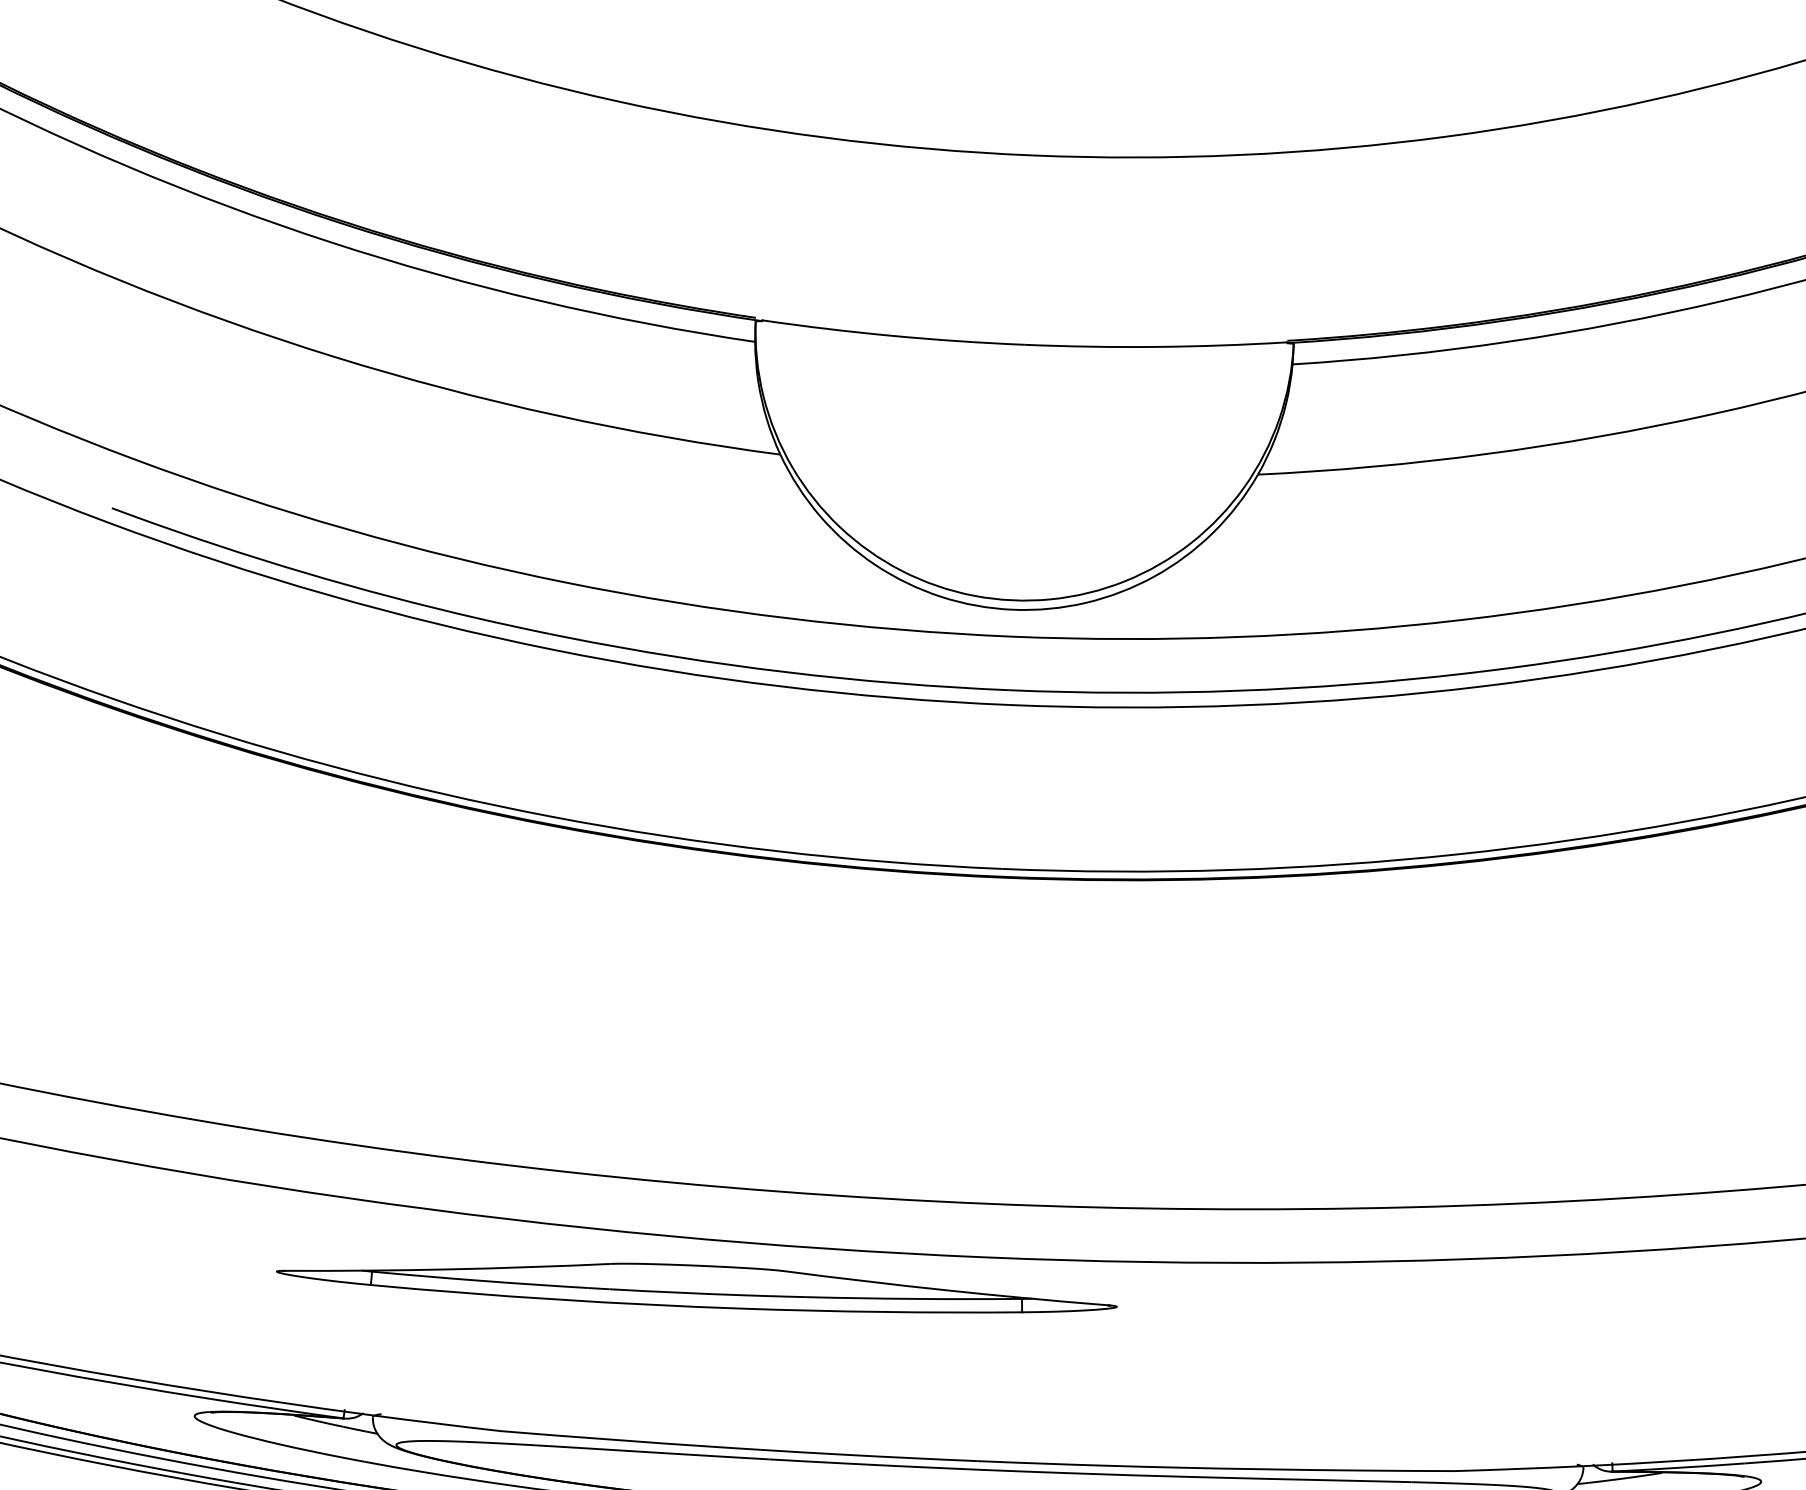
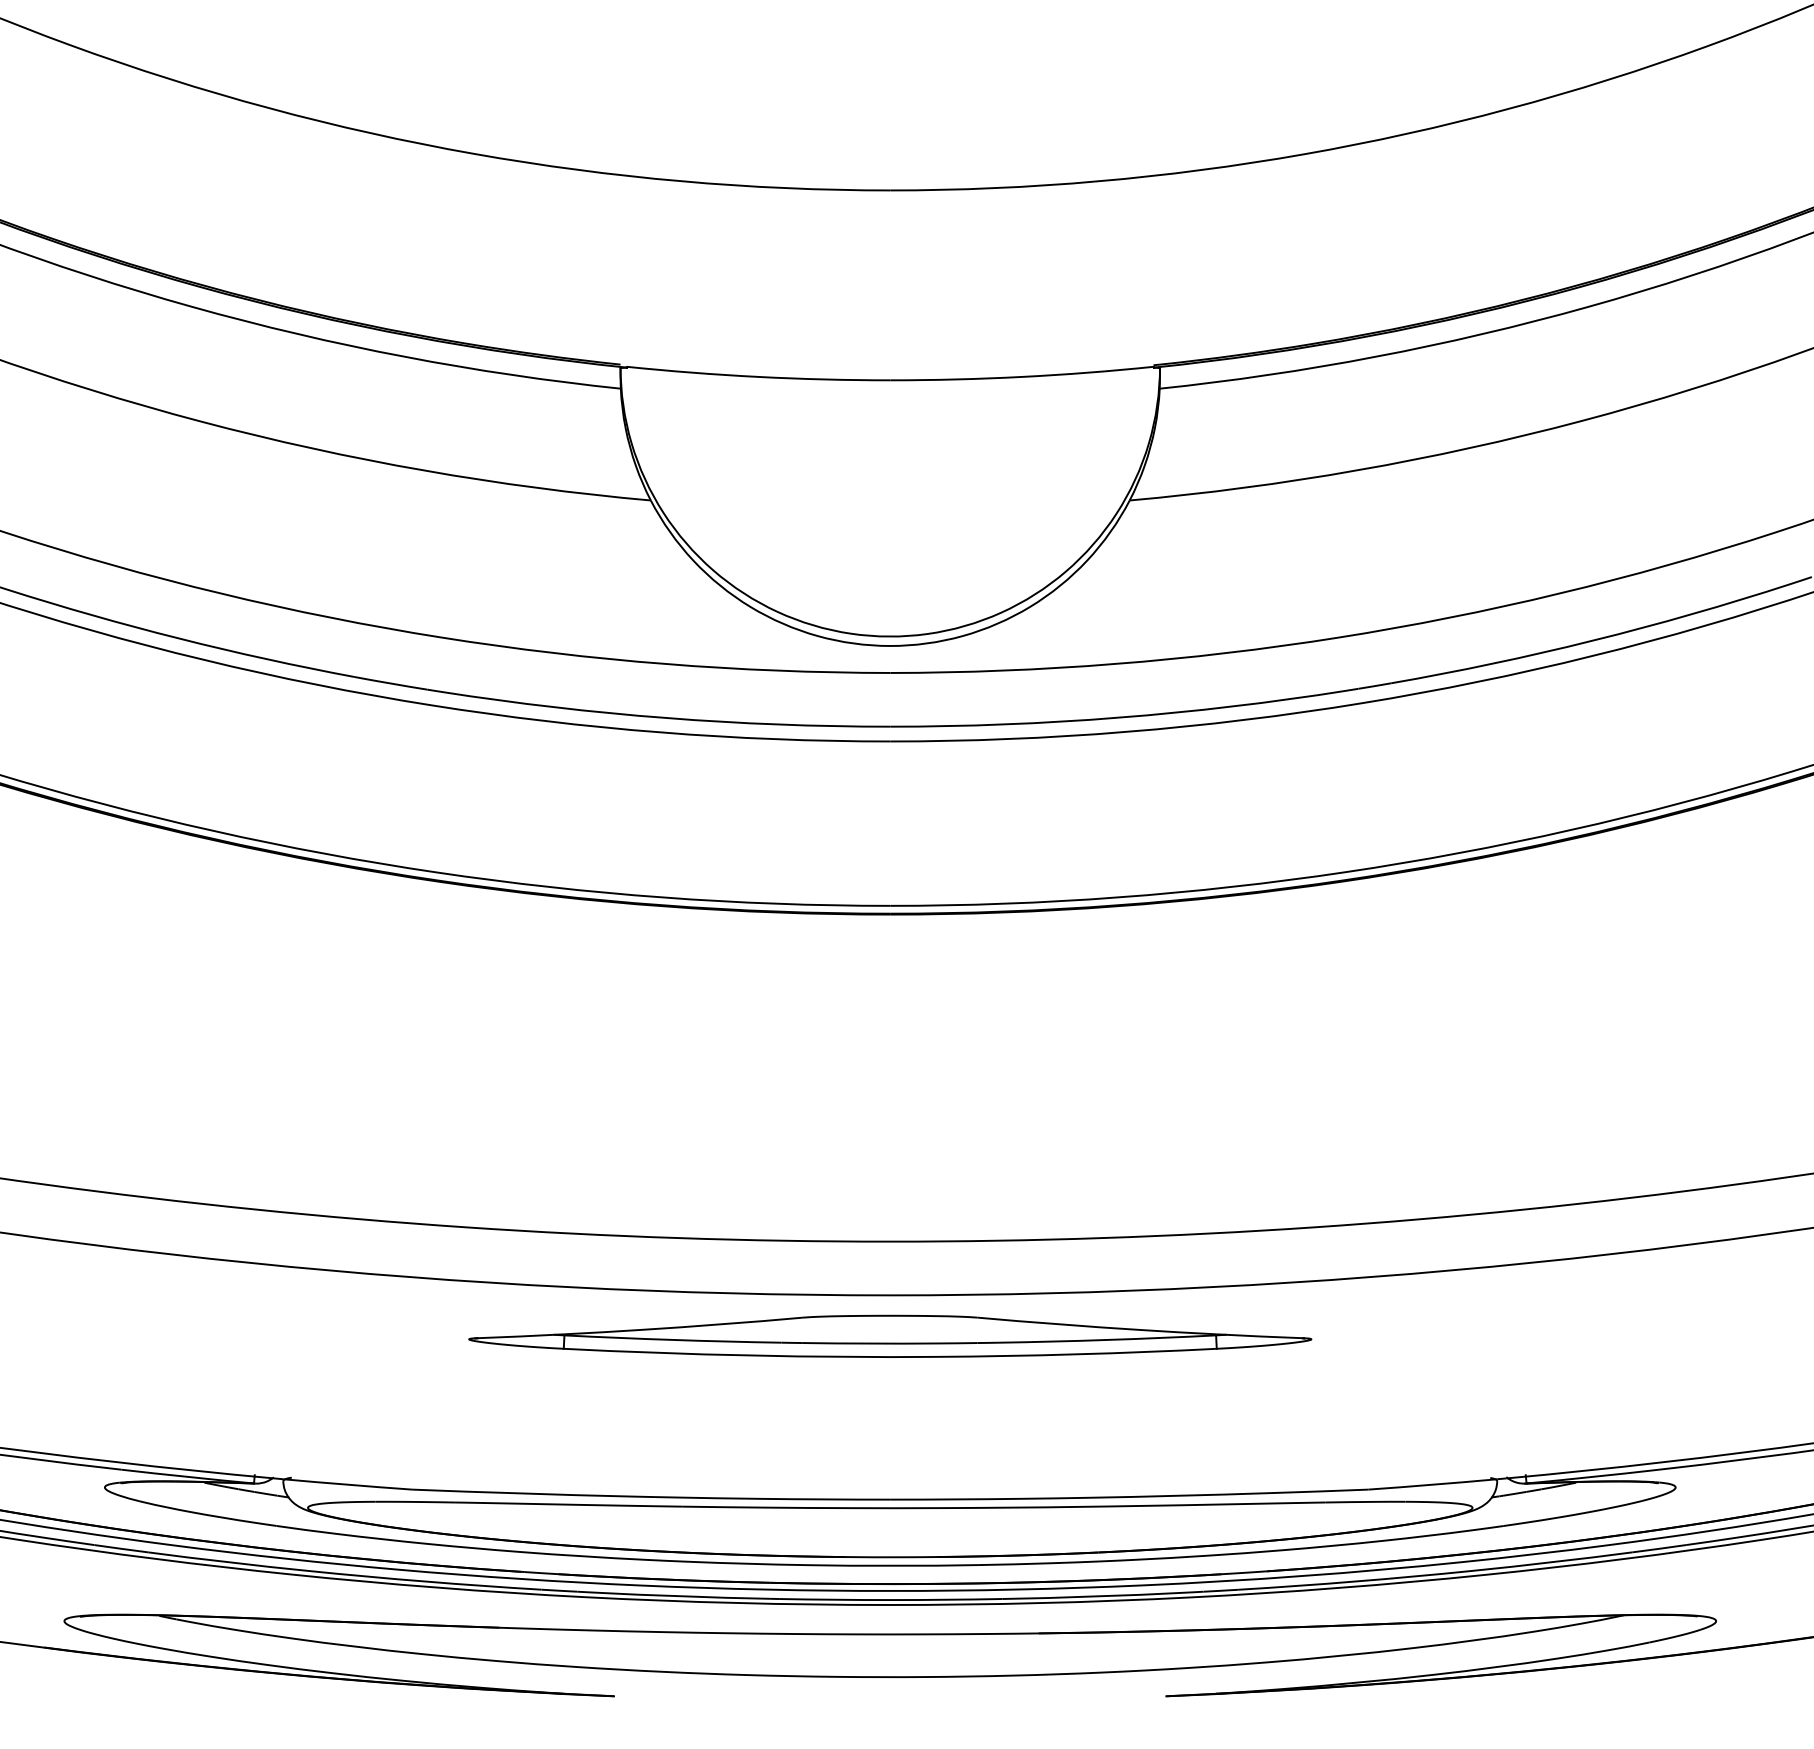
part: (697, 1285) -> (890, 1335), moved

